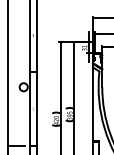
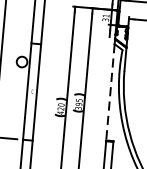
line: (93, 104) -> (111, 92), solid -> dashed

